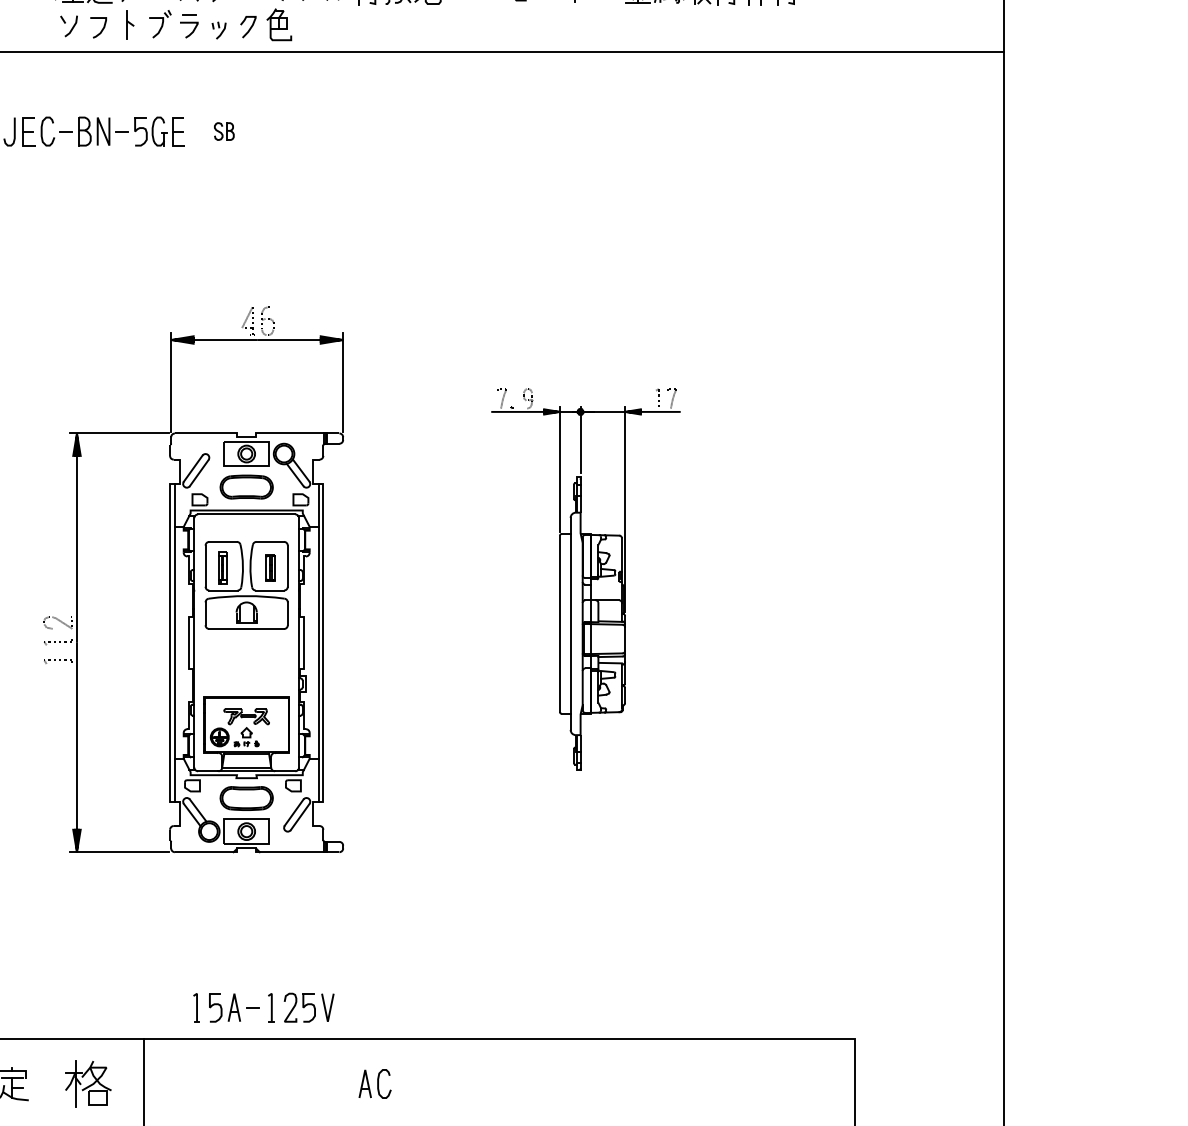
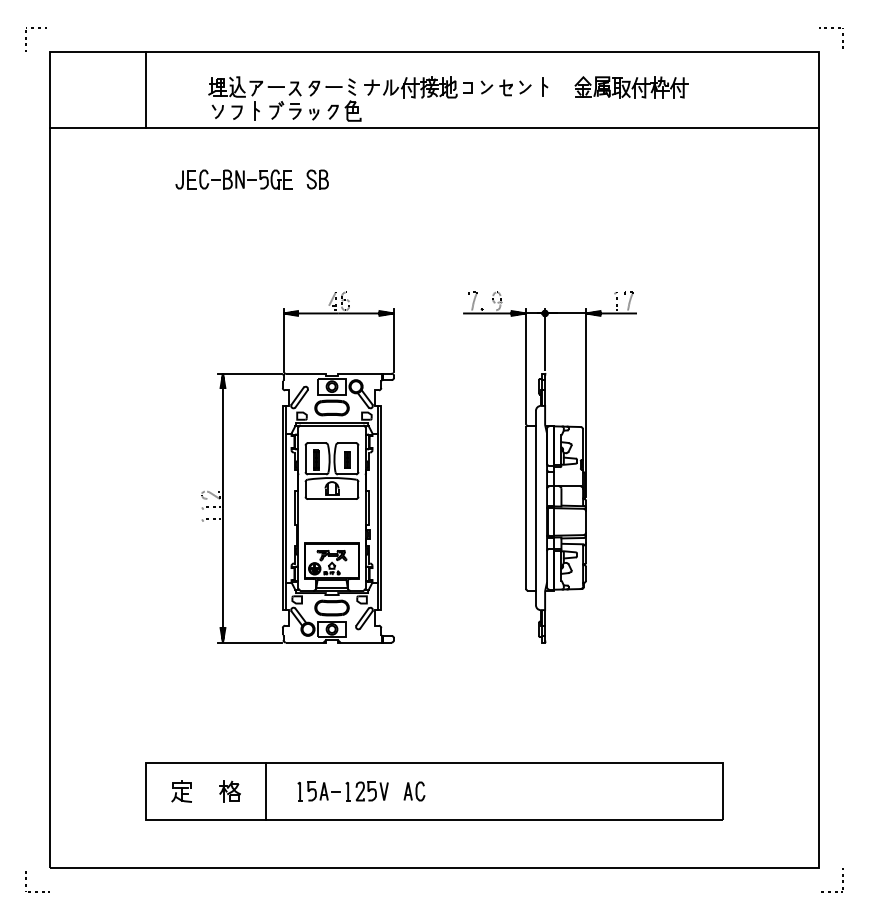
part: (224, 131) -> (317, 179), size x1.67
part: (585, 579) -> (549, 467), size x1.43
part: (262, 1007) -> (342, 791), moved
part: (87, 1083) -> (229, 791), size x0.71

